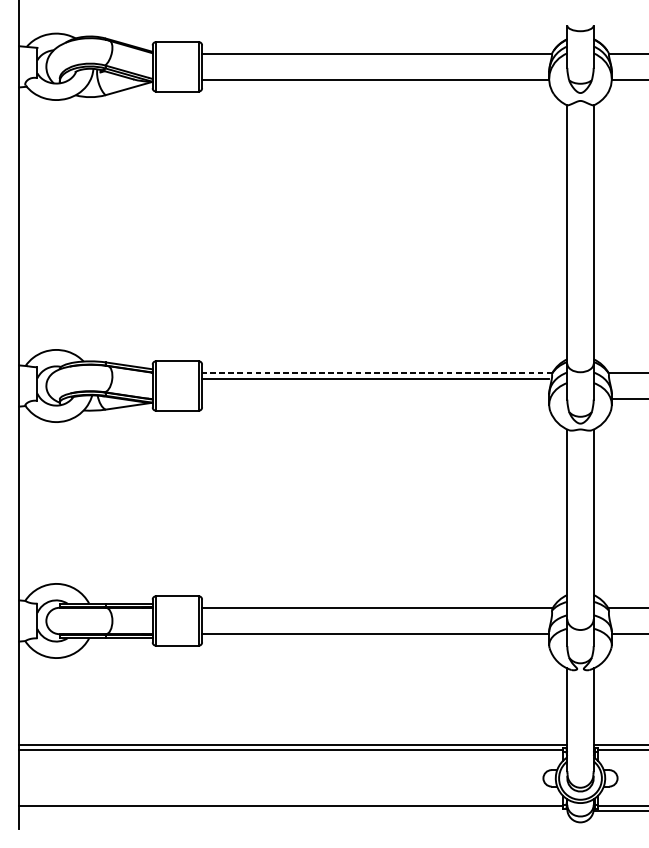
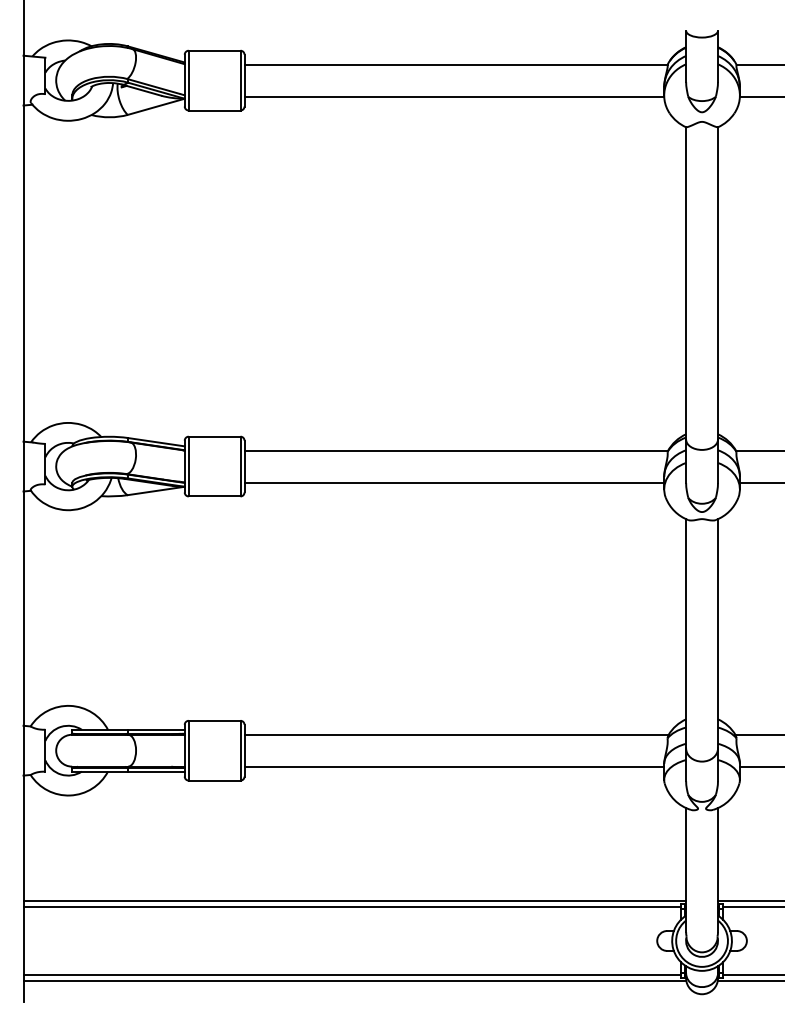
line: (377, 372) -> (456, 450), dashed -> solid
line: (375, 379) -> (454, 482), moved
line: (293, 811) -> (354, 980), added

